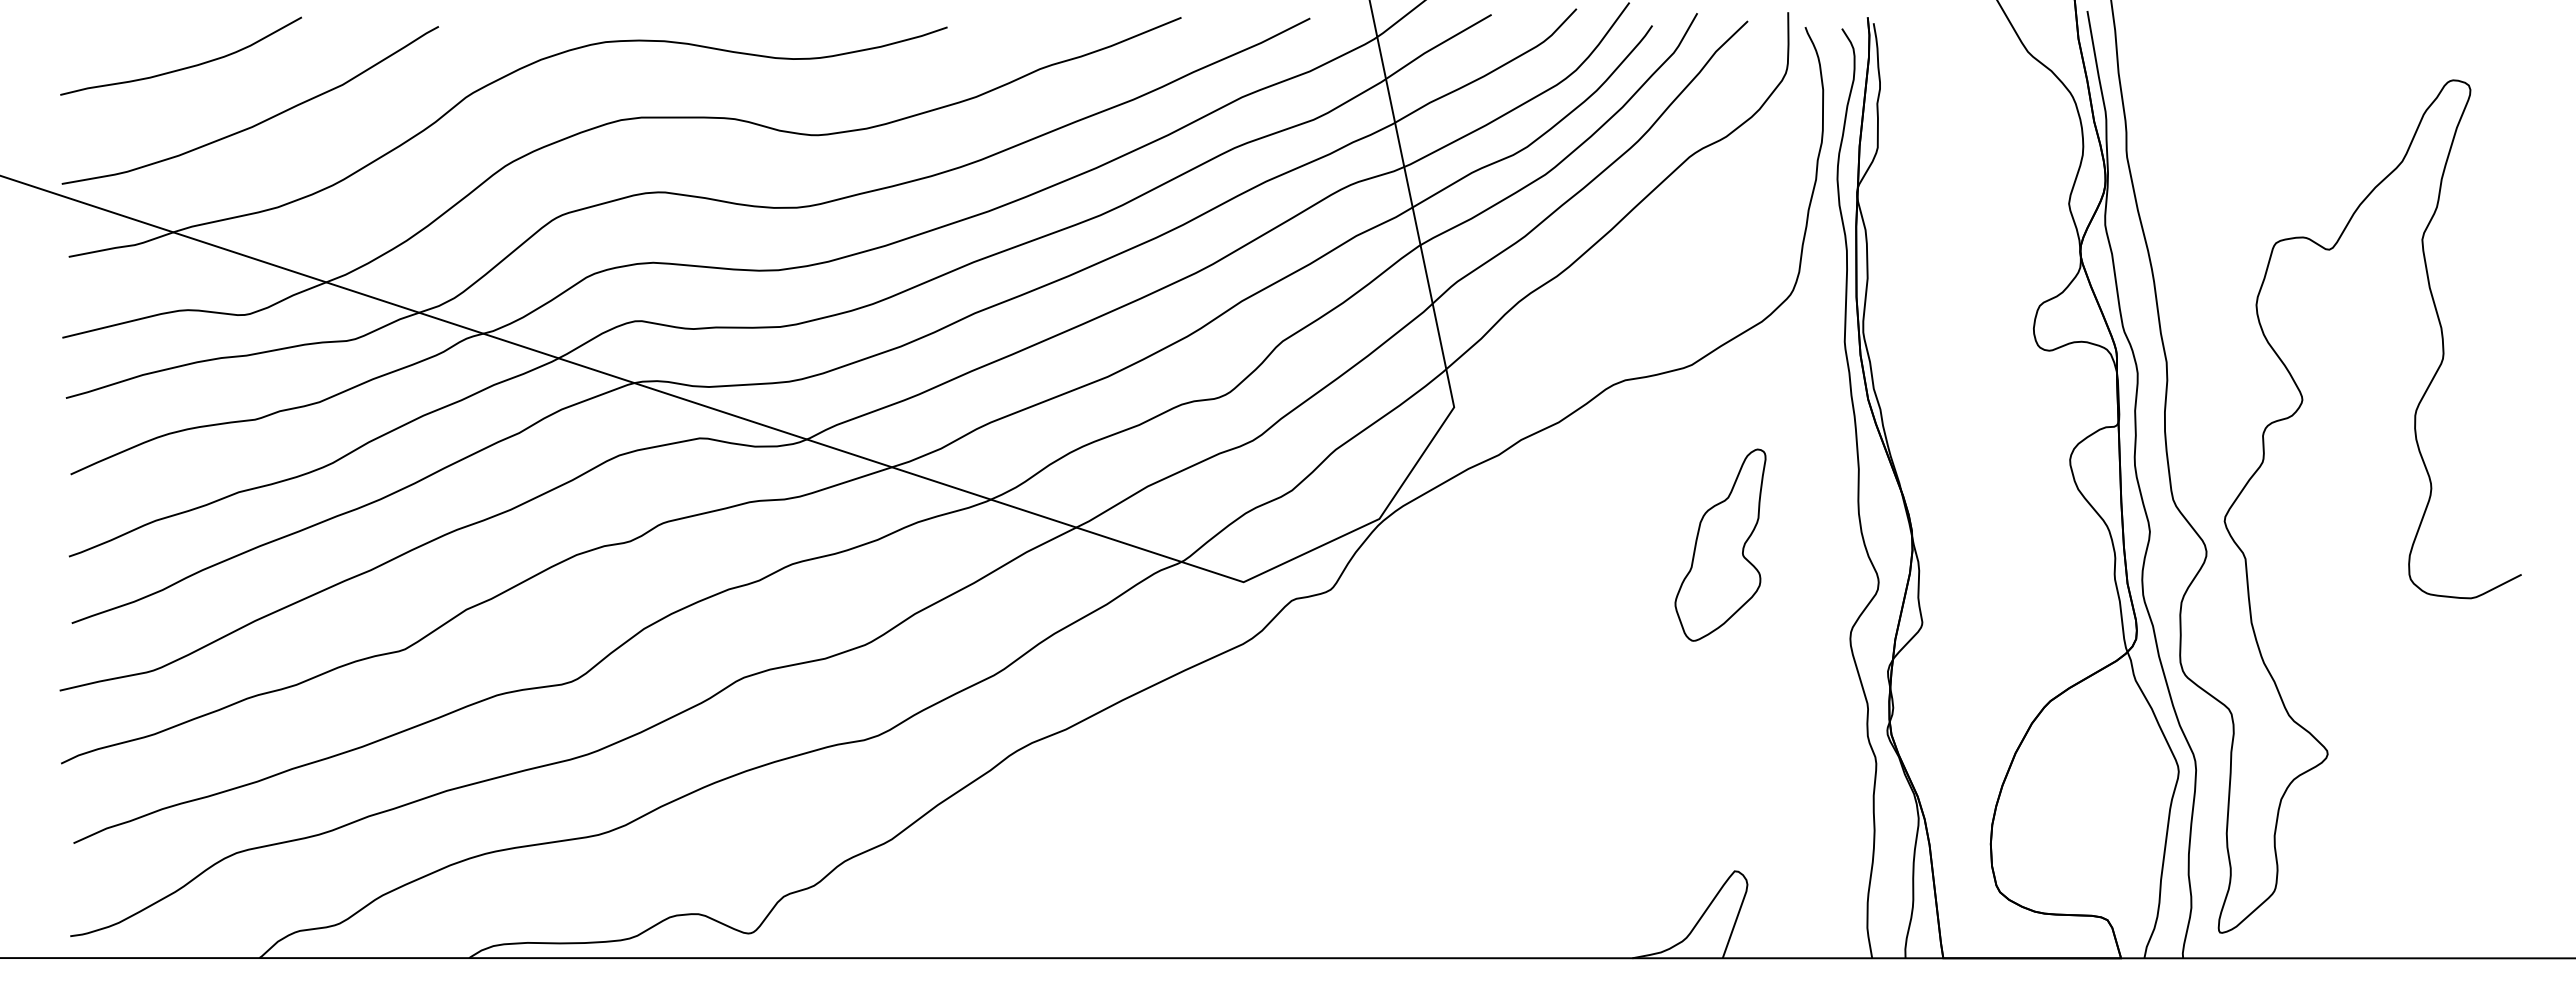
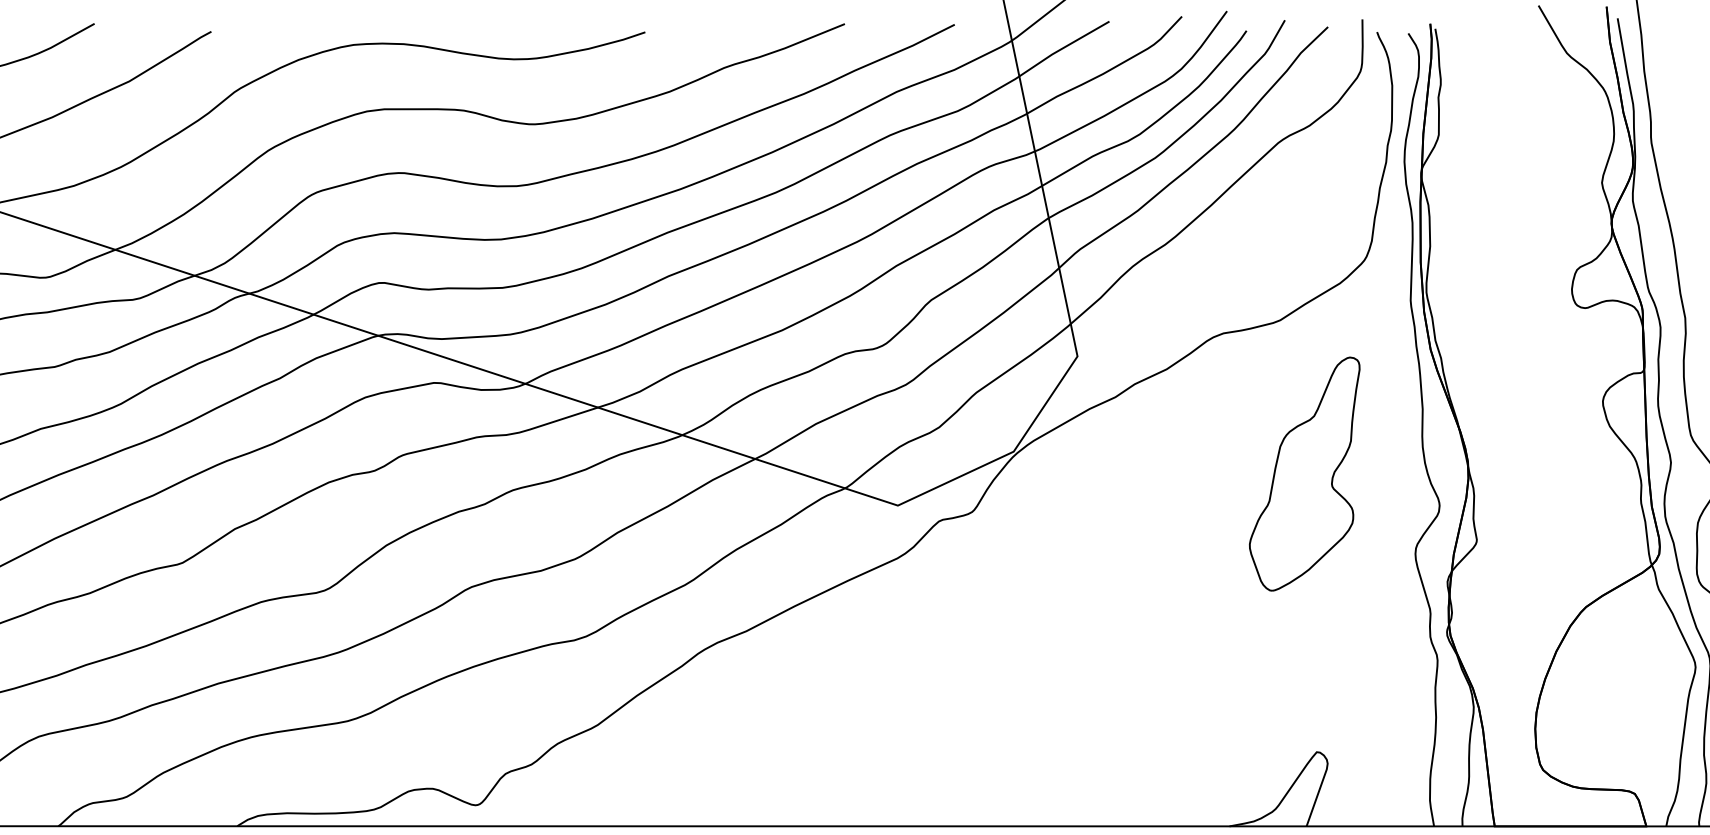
part: (1720, 544) -> (1304, 473), size x1.43

